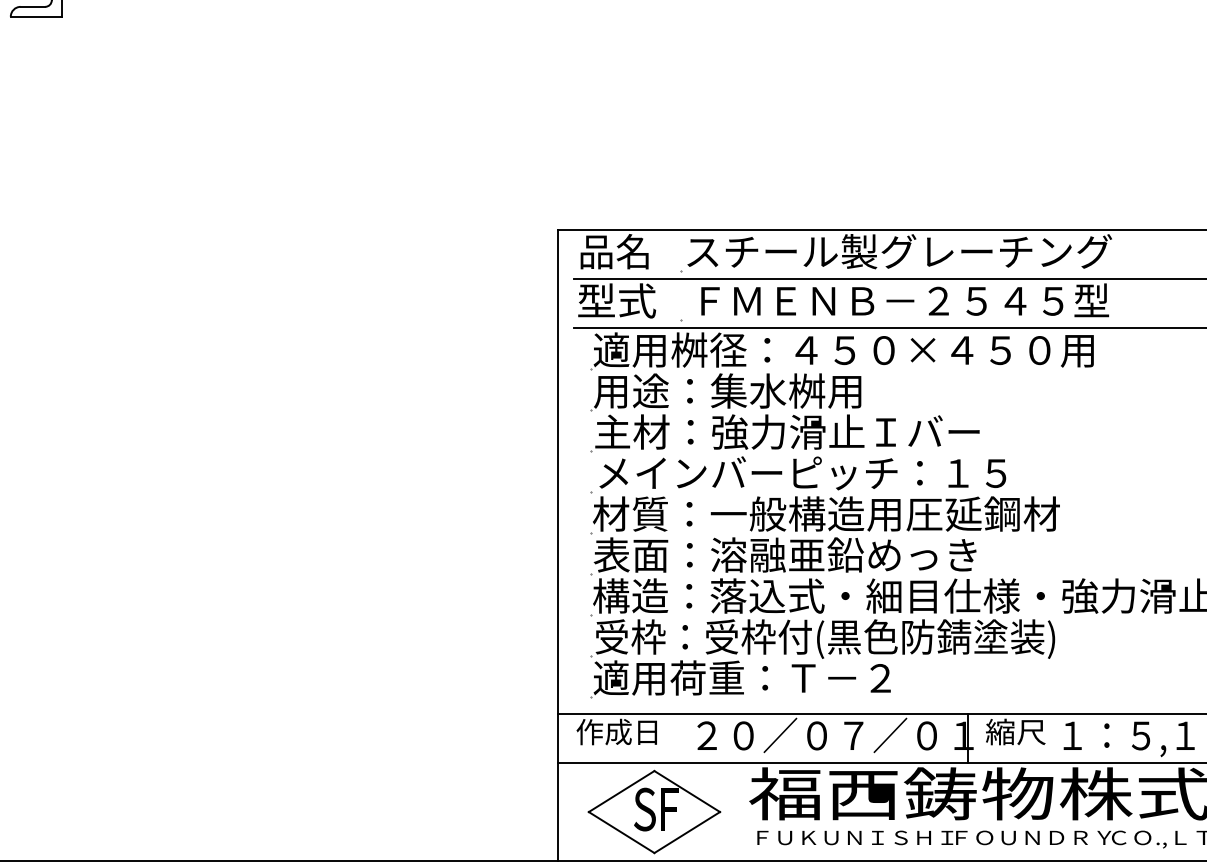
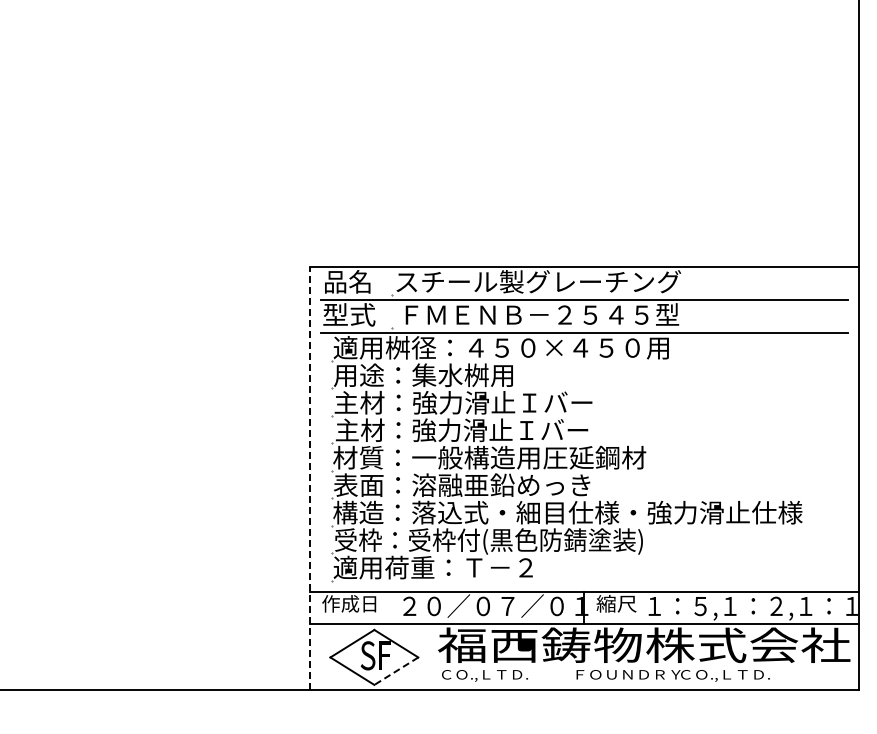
text: (800, 473) -> (472, 430), メインバーピッチ：１５ -> 主材：強力滑止Ｉバー
line: (557, 545) -> (309, 478), solid -> dashed
line: (687, 832) -> (396, 671), solid -> dashed
text: (854, 838) -> (508, 675), ＦＵＫＵＮＩＳＨＩ -> ＣＯ.,ＬＴＤ.

